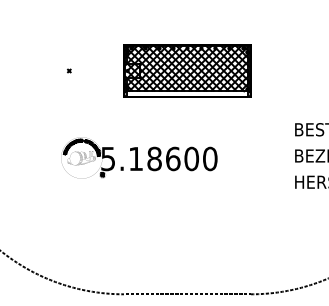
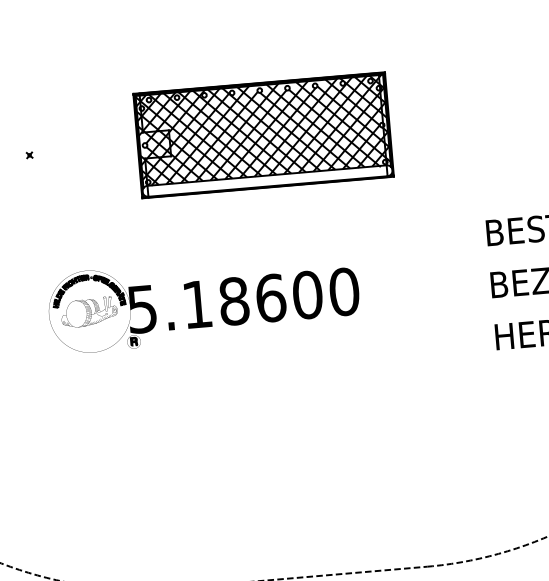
part: (139, 157) -> (204, 300), moved

